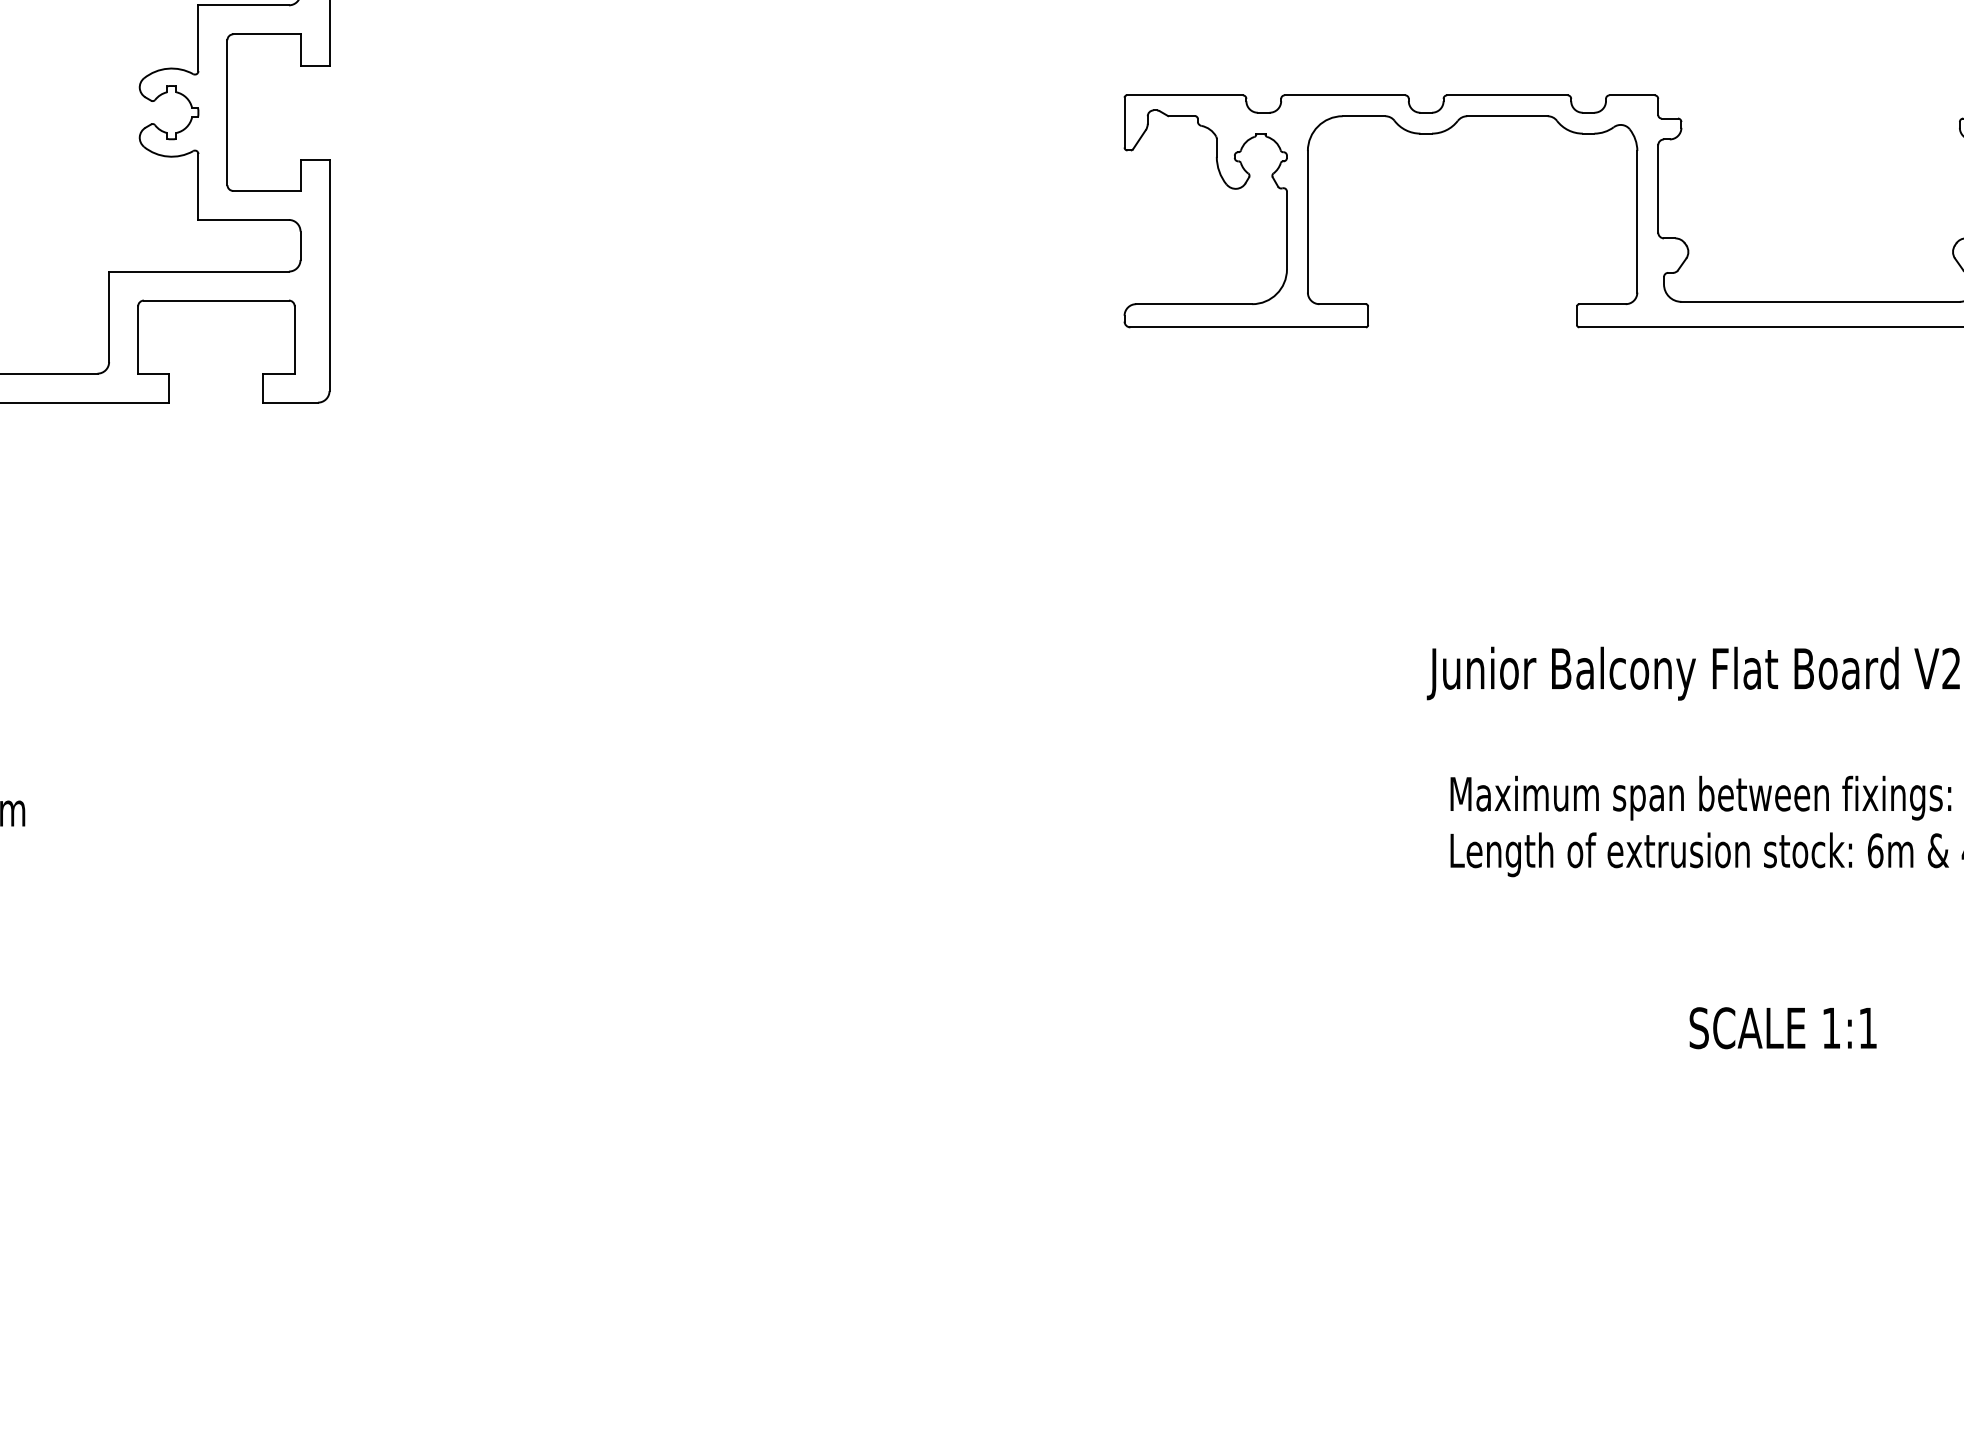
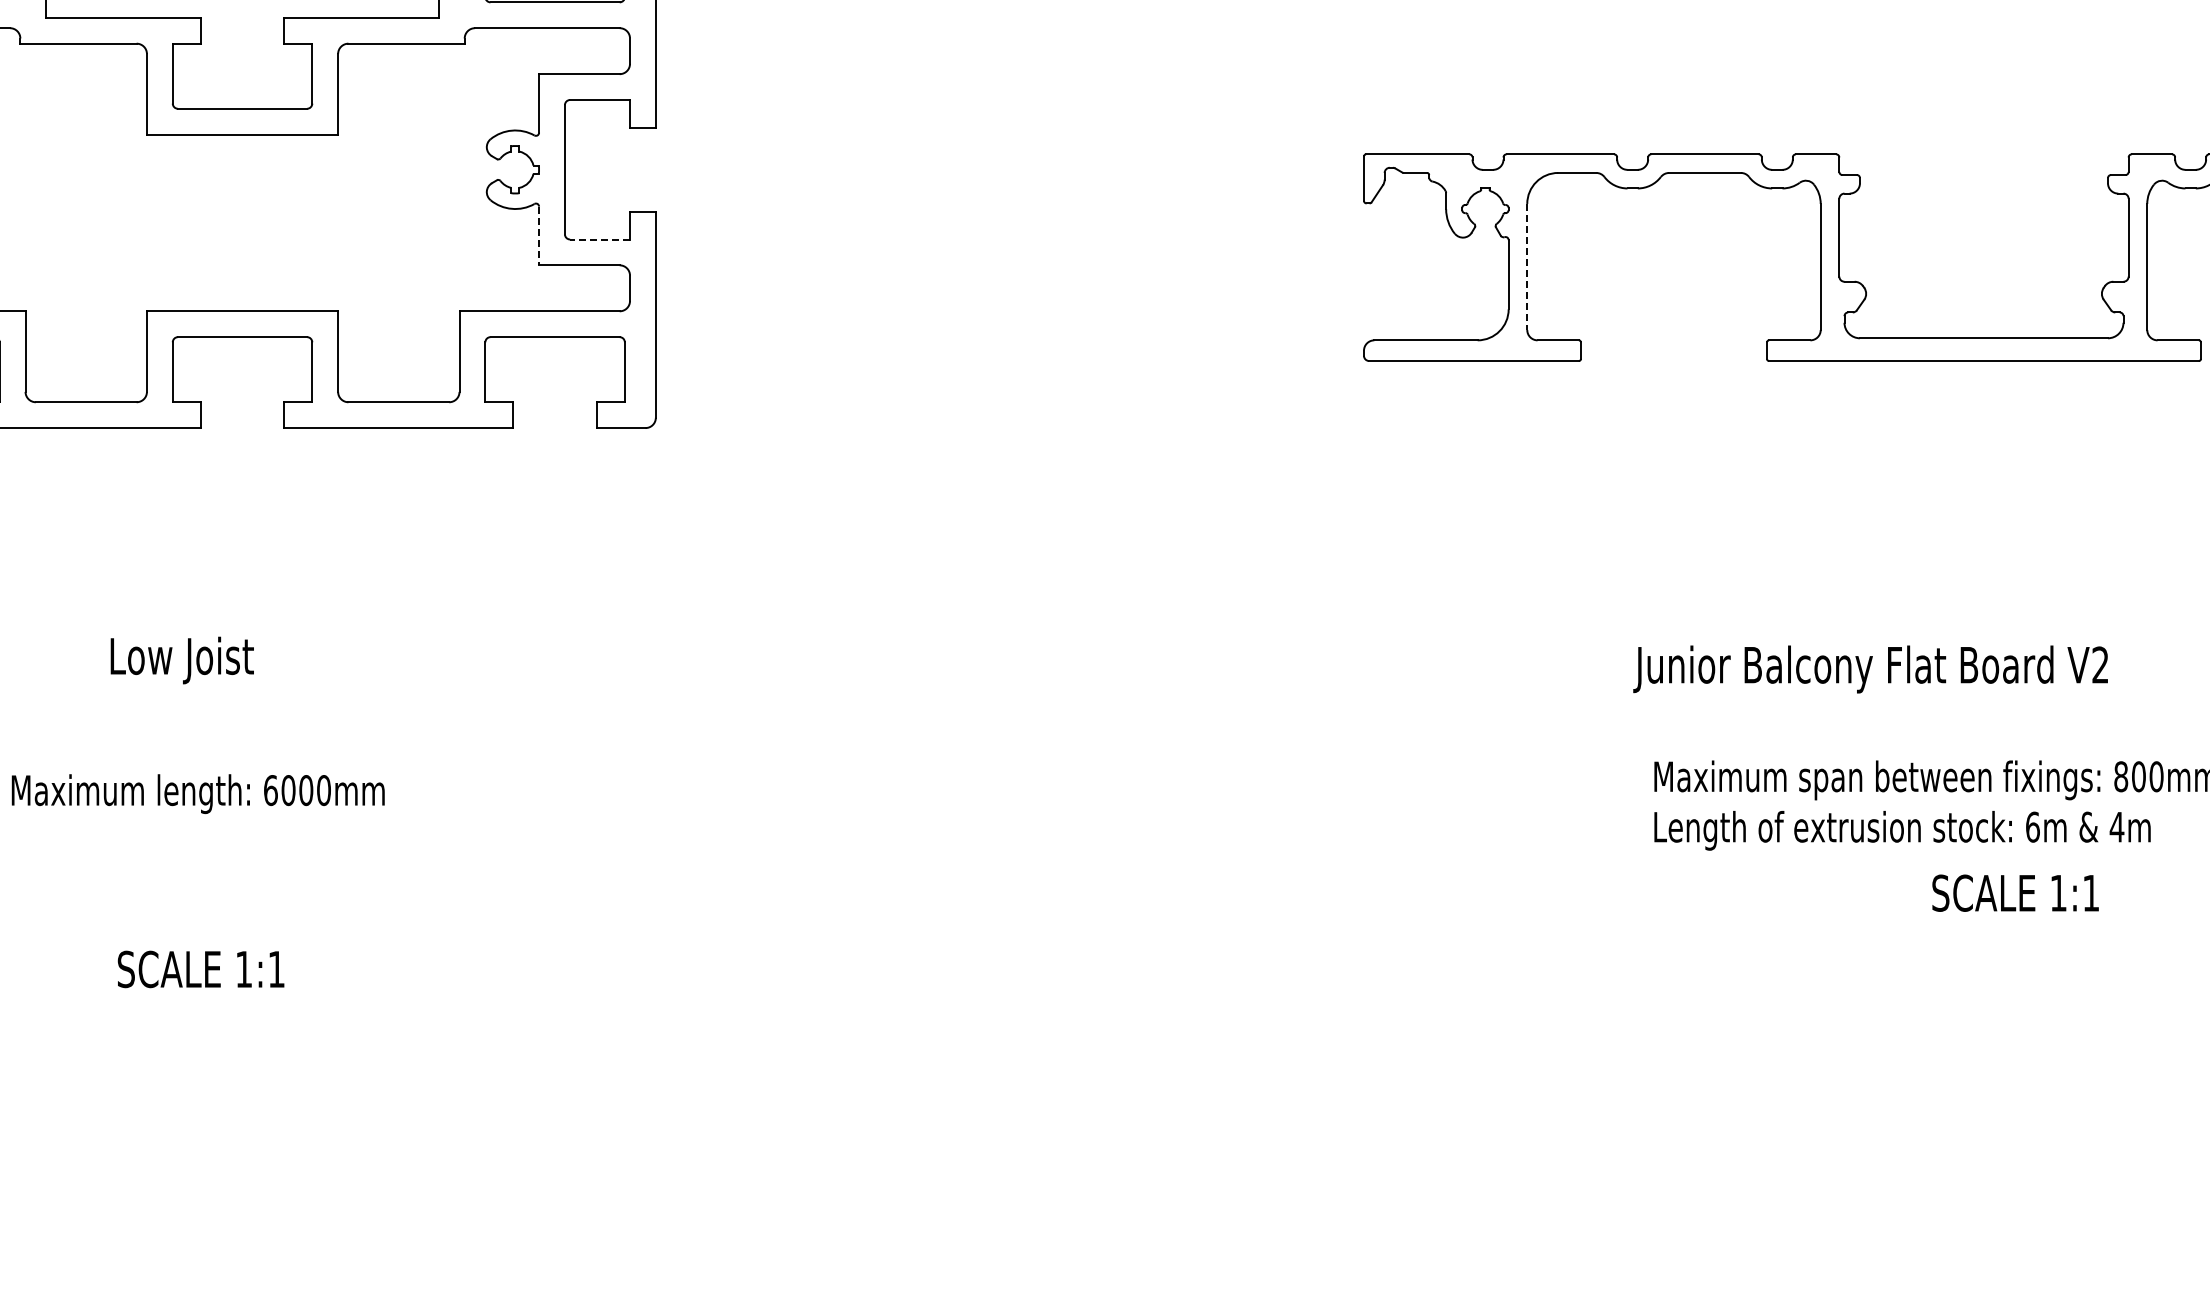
line: (198, 187) -> (539, 236), solid -> dashed
line: (267, 190) -> (600, 239), solid -> dashed
line: (1308, 222) -> (1527, 267), solid -> dashed
text: (1783, 1027) -> (2015, 892), moved

